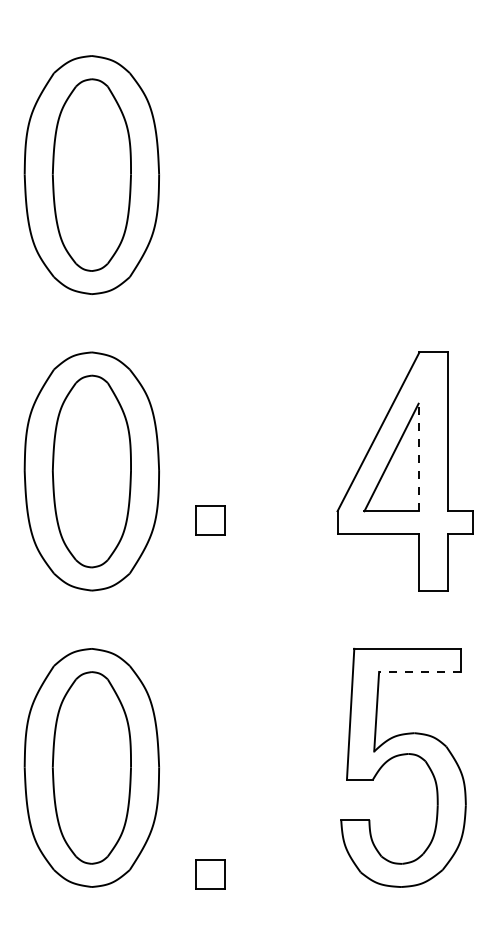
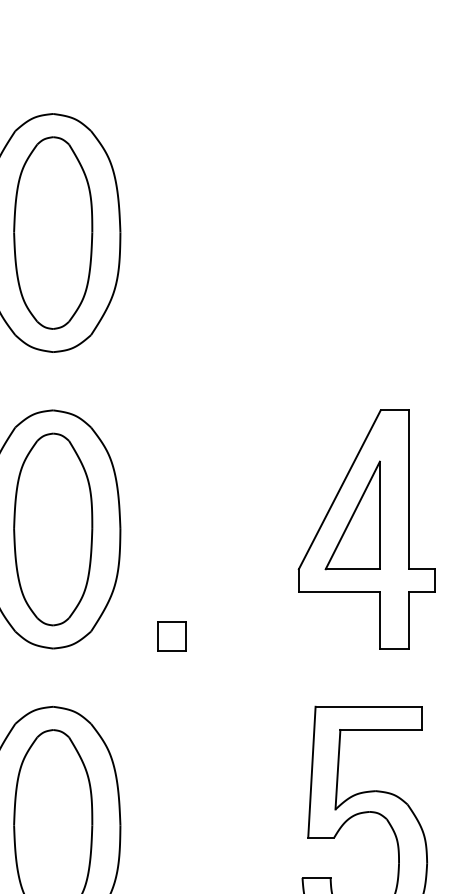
line: (418, 457) -> (379, 515), dashed -> solid
part: (210, 520) -> (171, 636), moved
line: (420, 671) -> (381, 729), dashed -> solid

